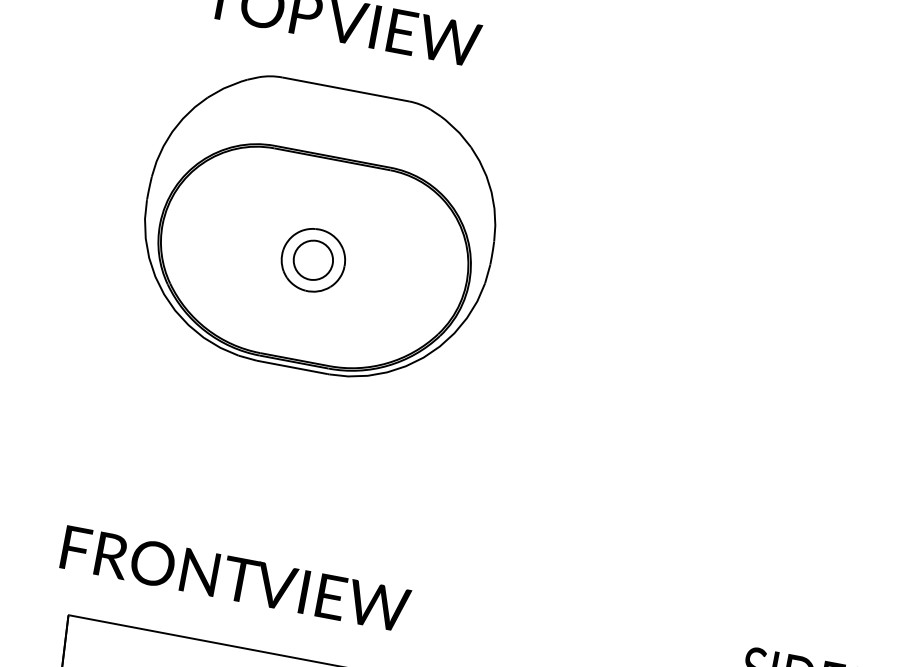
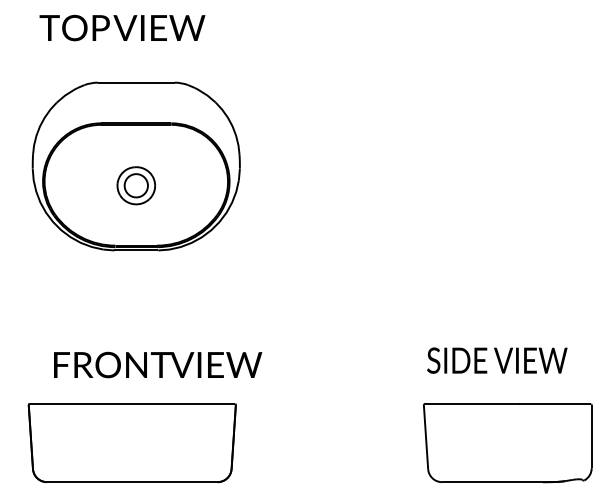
part: (318, 228) -> (135, 166), moved
text: (236, 578) -> (158, 364), moved

